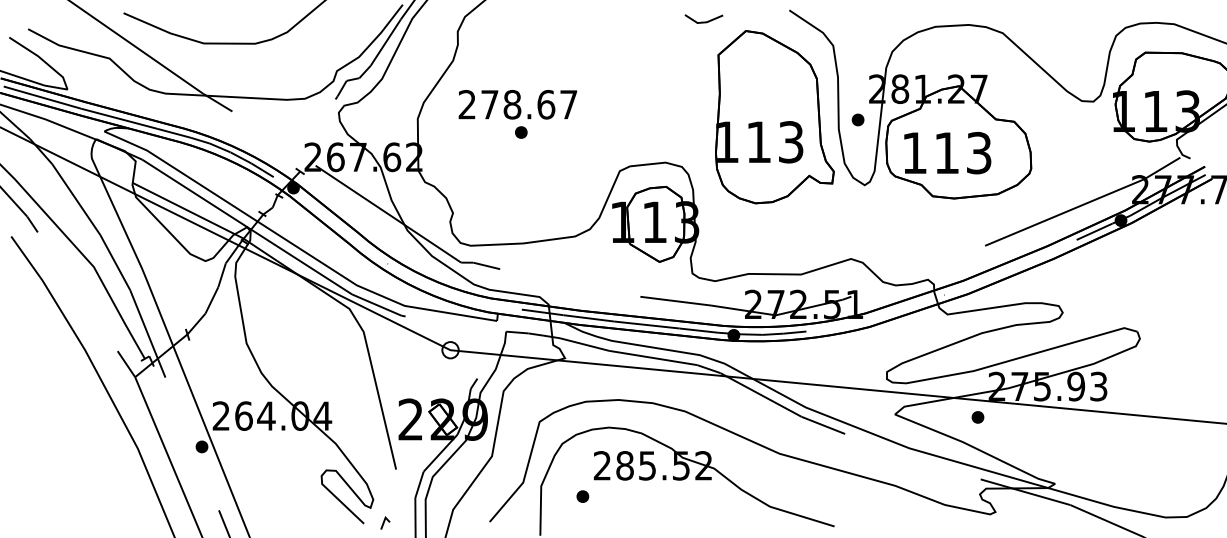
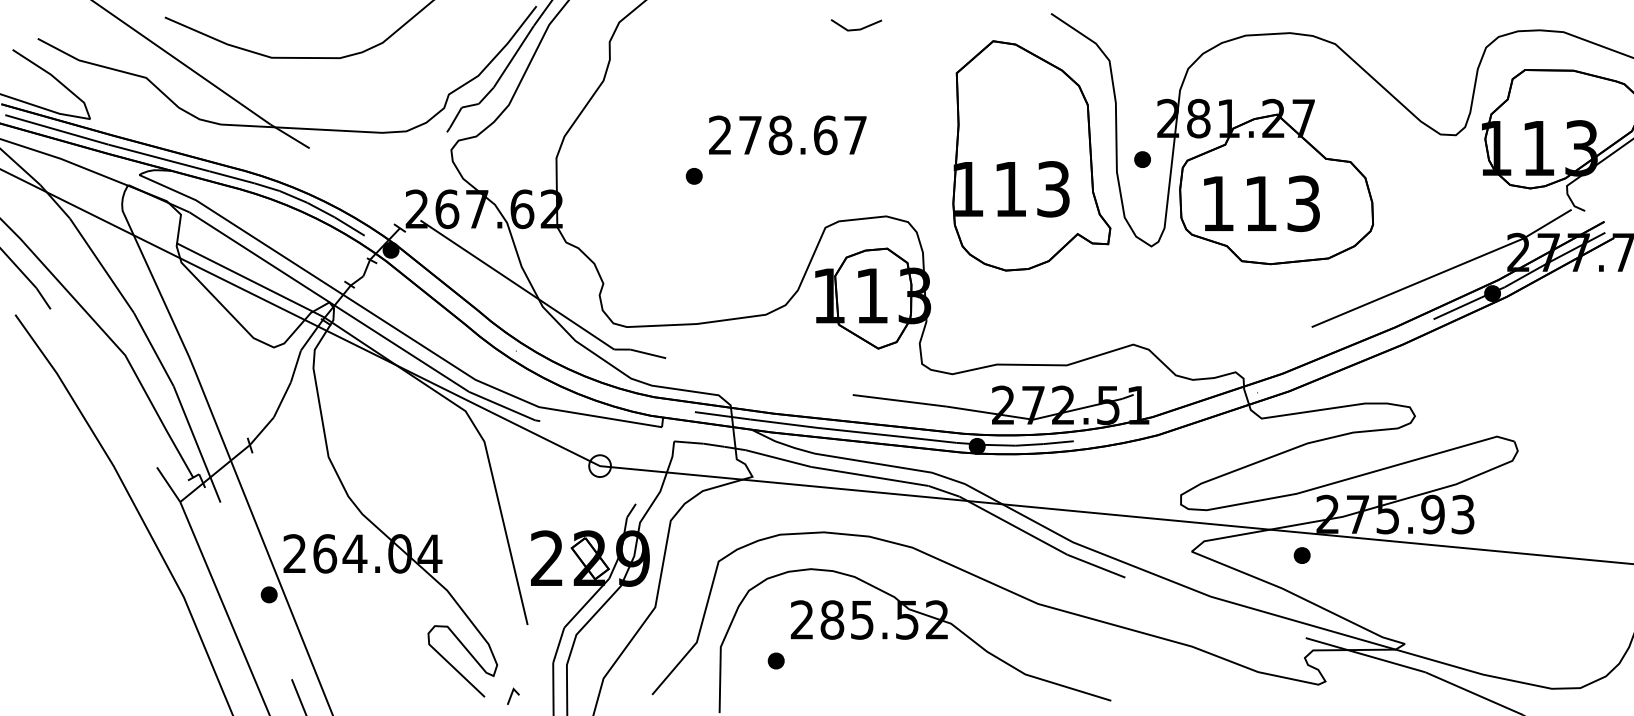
line: (704, 21) -> (857, 28), moved
text: (517, 104) -> (787, 135), moved

